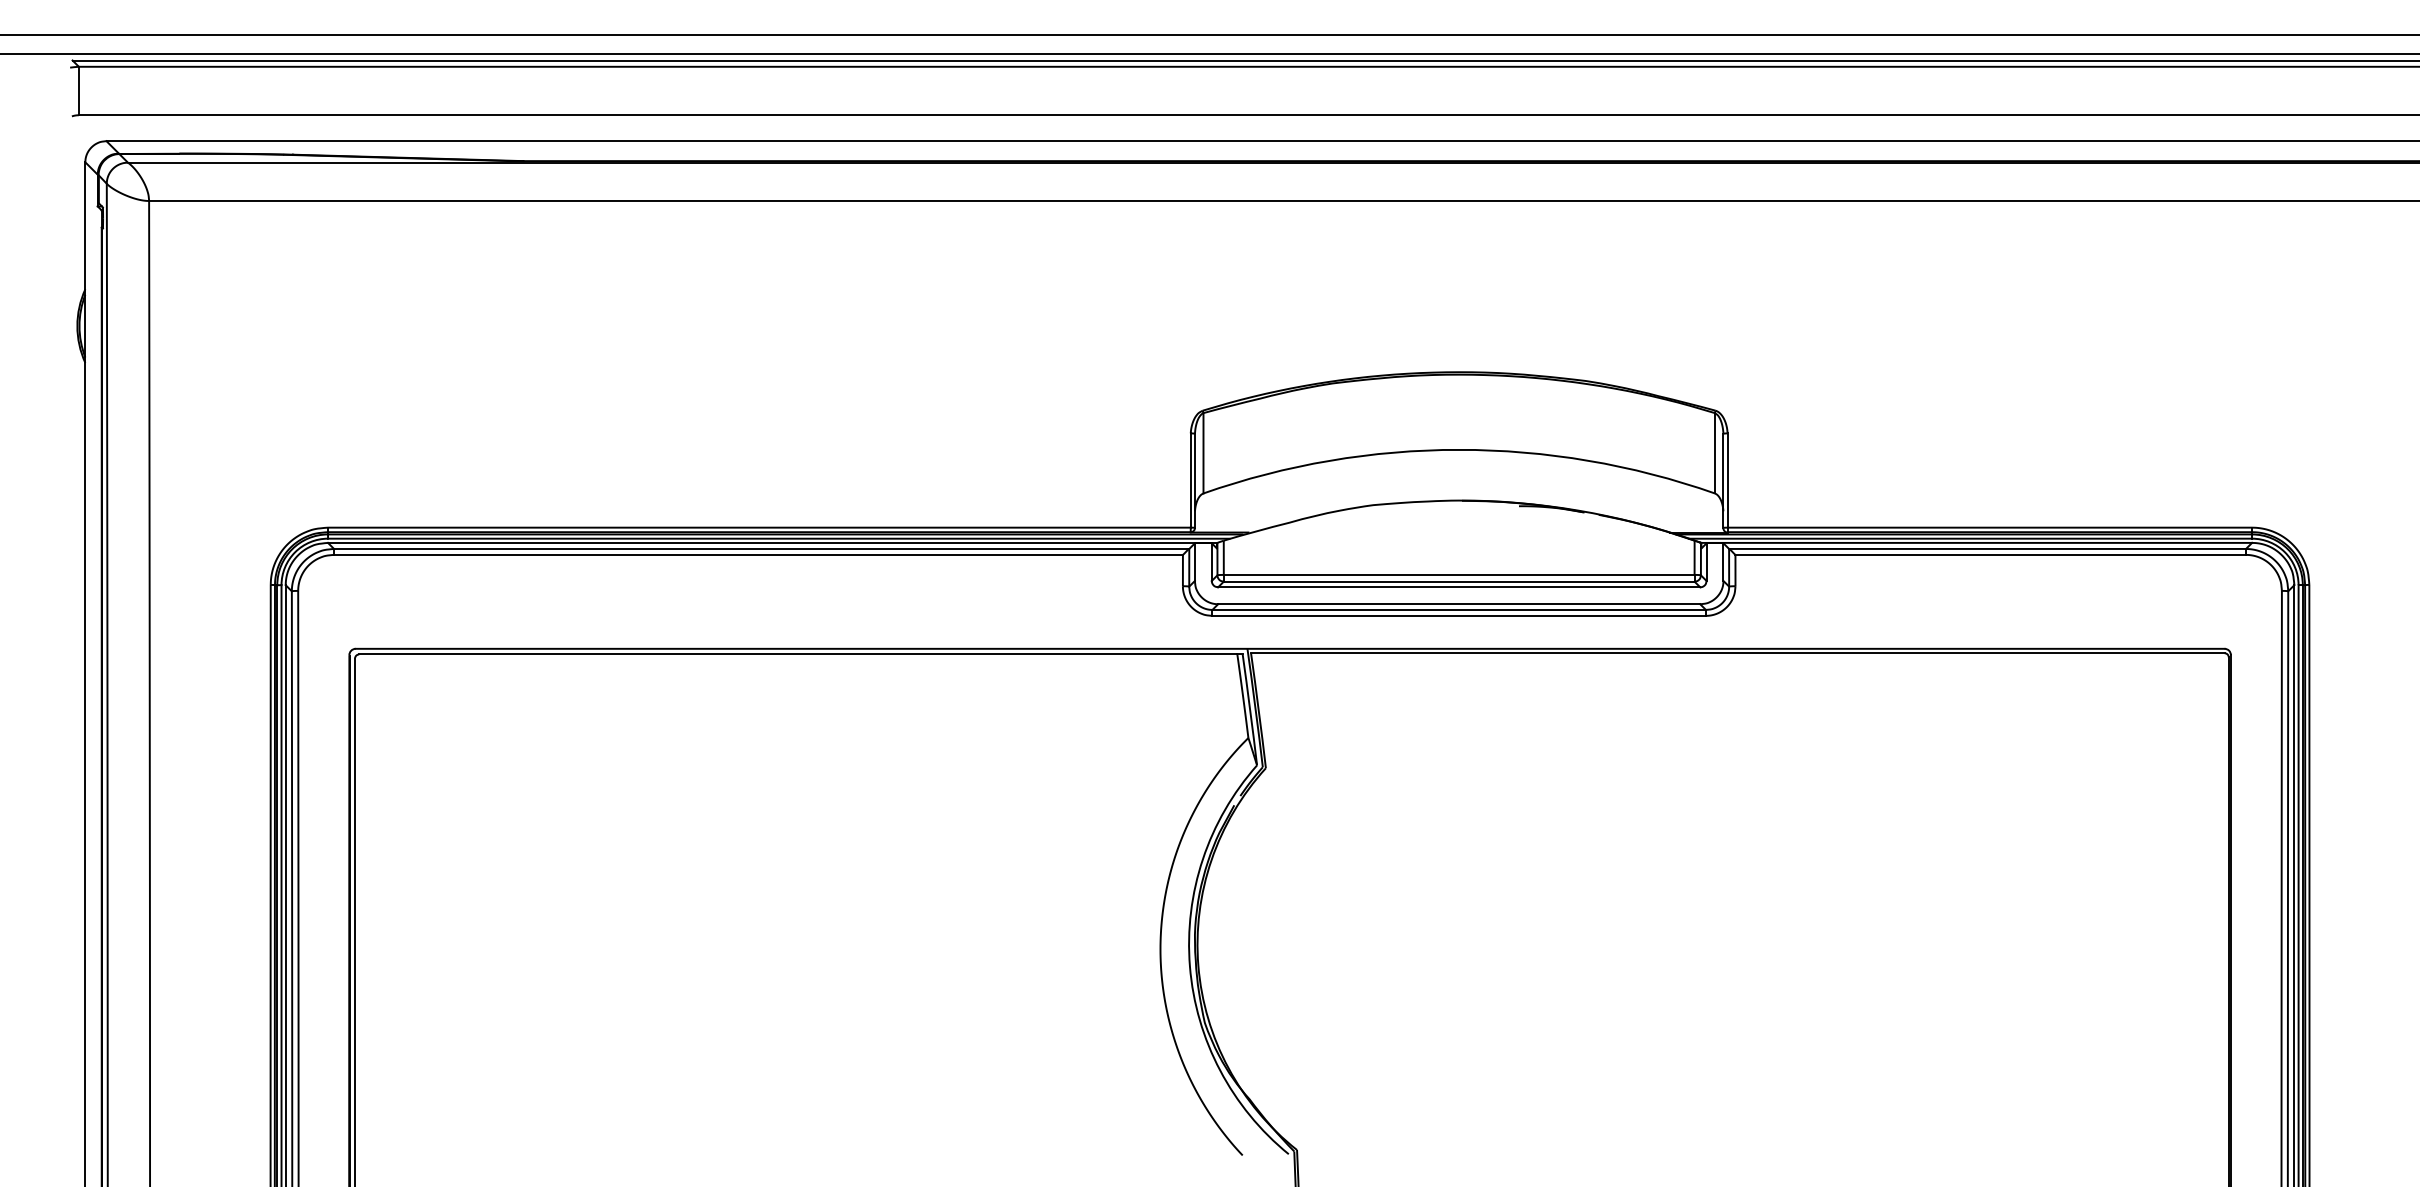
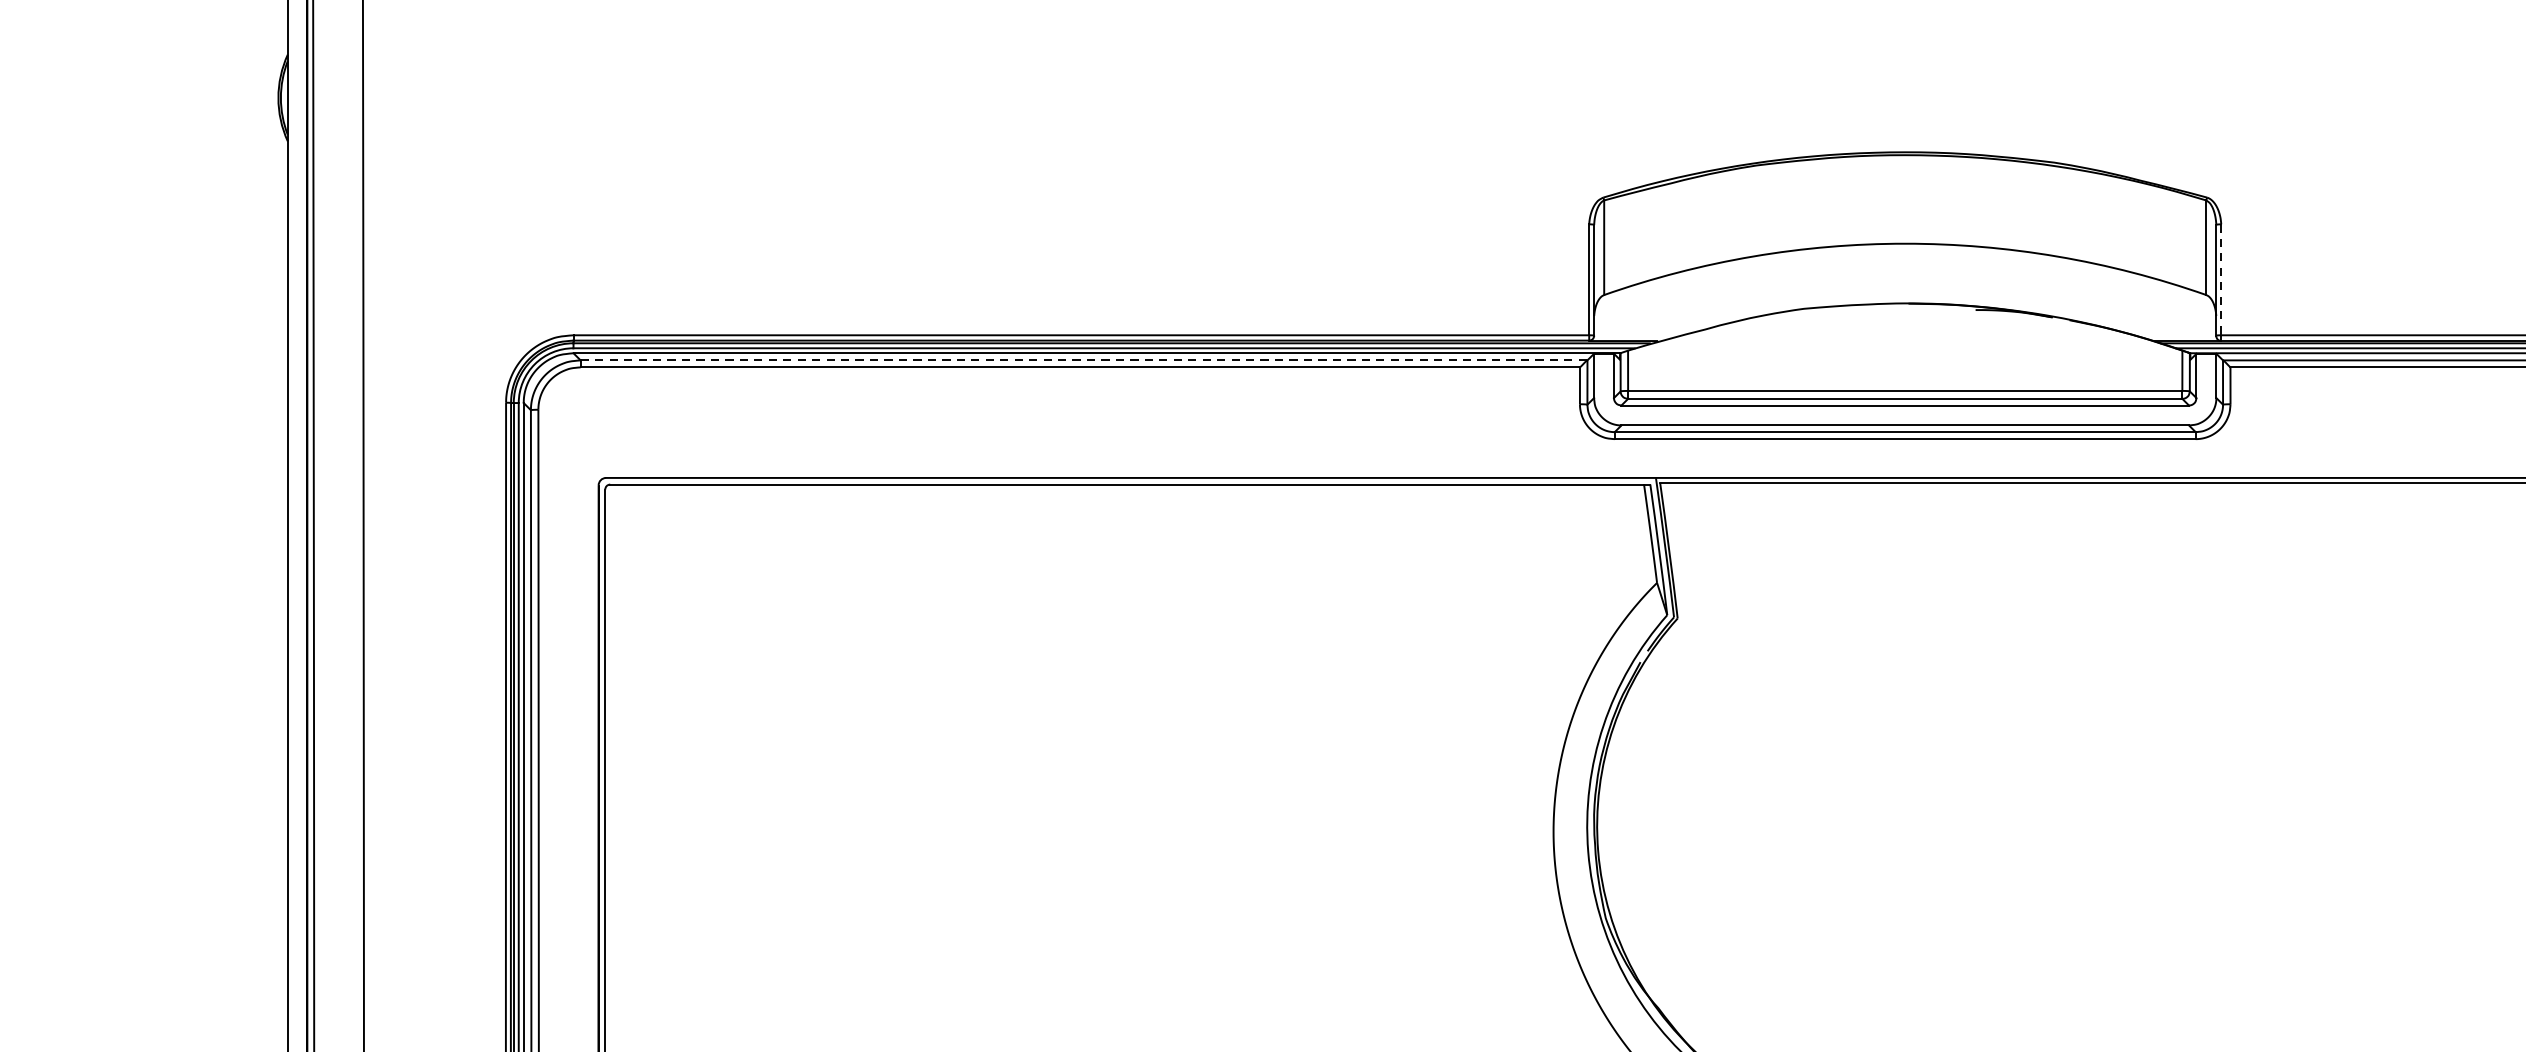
line: (1727, 481) -> (2221, 280), solid -> dashed
line: (761, 548) -> (1083, 359), solid -> dashed

